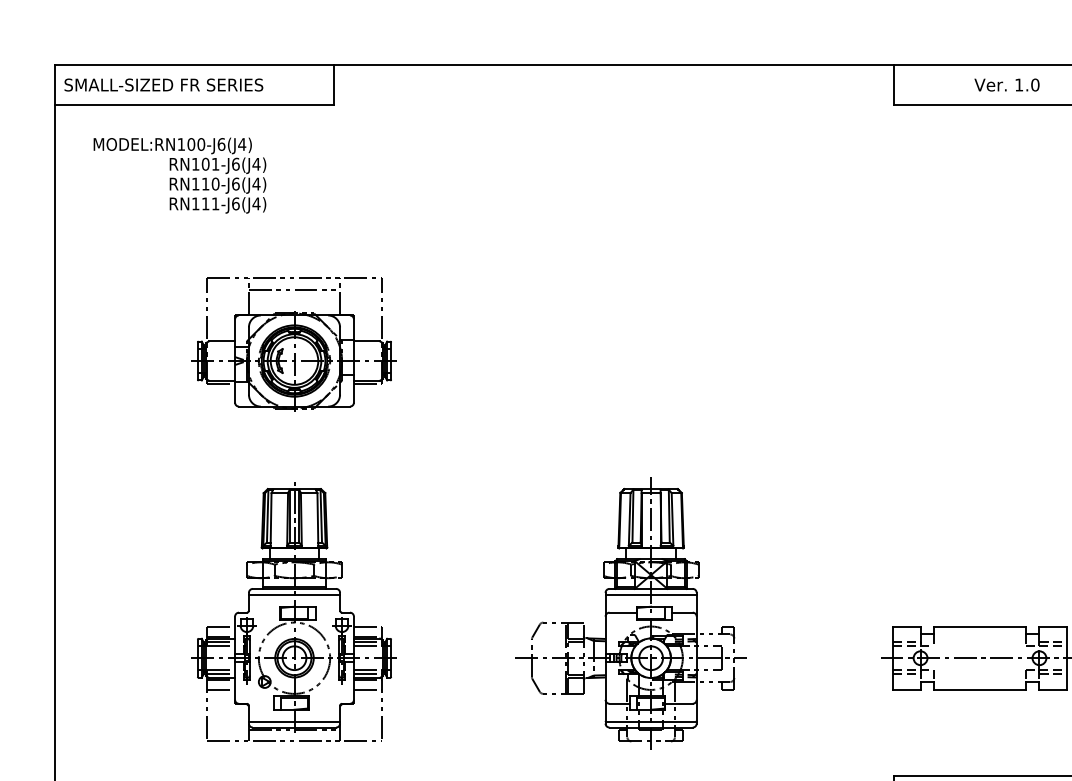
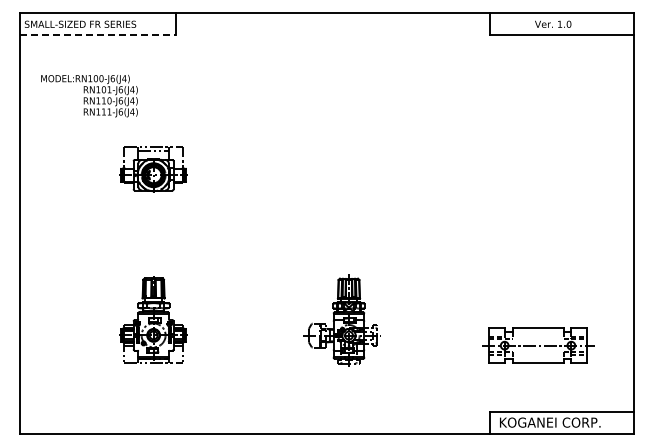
line: (195, 104) -> (98, 35), solid -> dashed
text: (179, 176) -> (89, 96), moved
part: (294, 343) -> (153, 169), size x0.6
part: (294, 611) -> (153, 319), size x0.6
part: (629, 613) -> (341, 320), size x0.6

